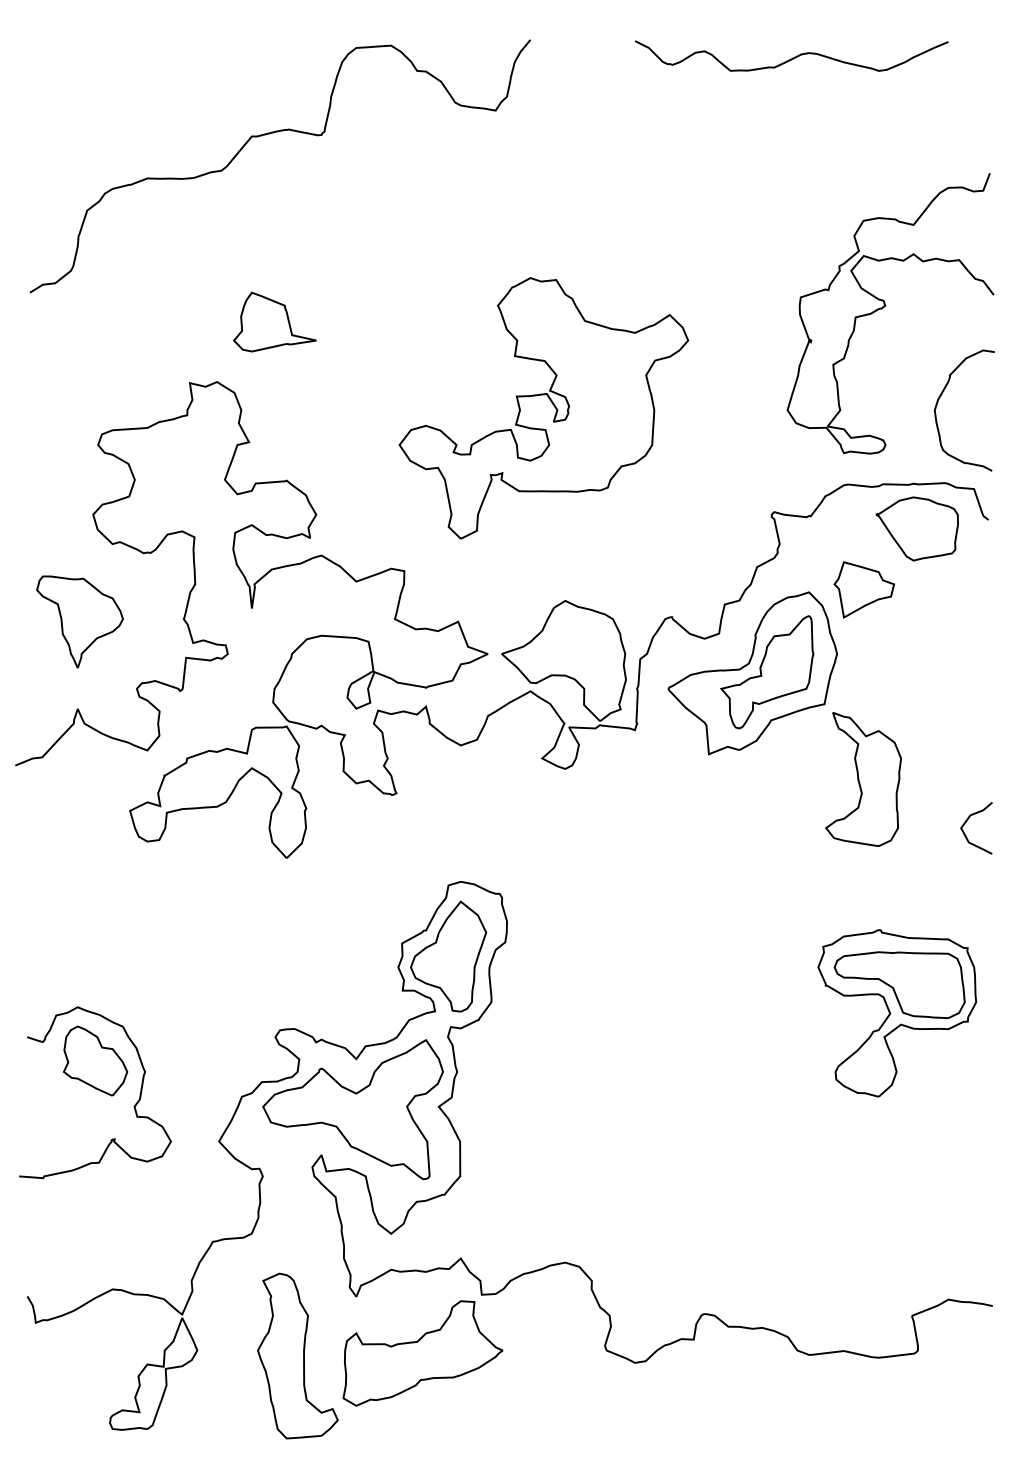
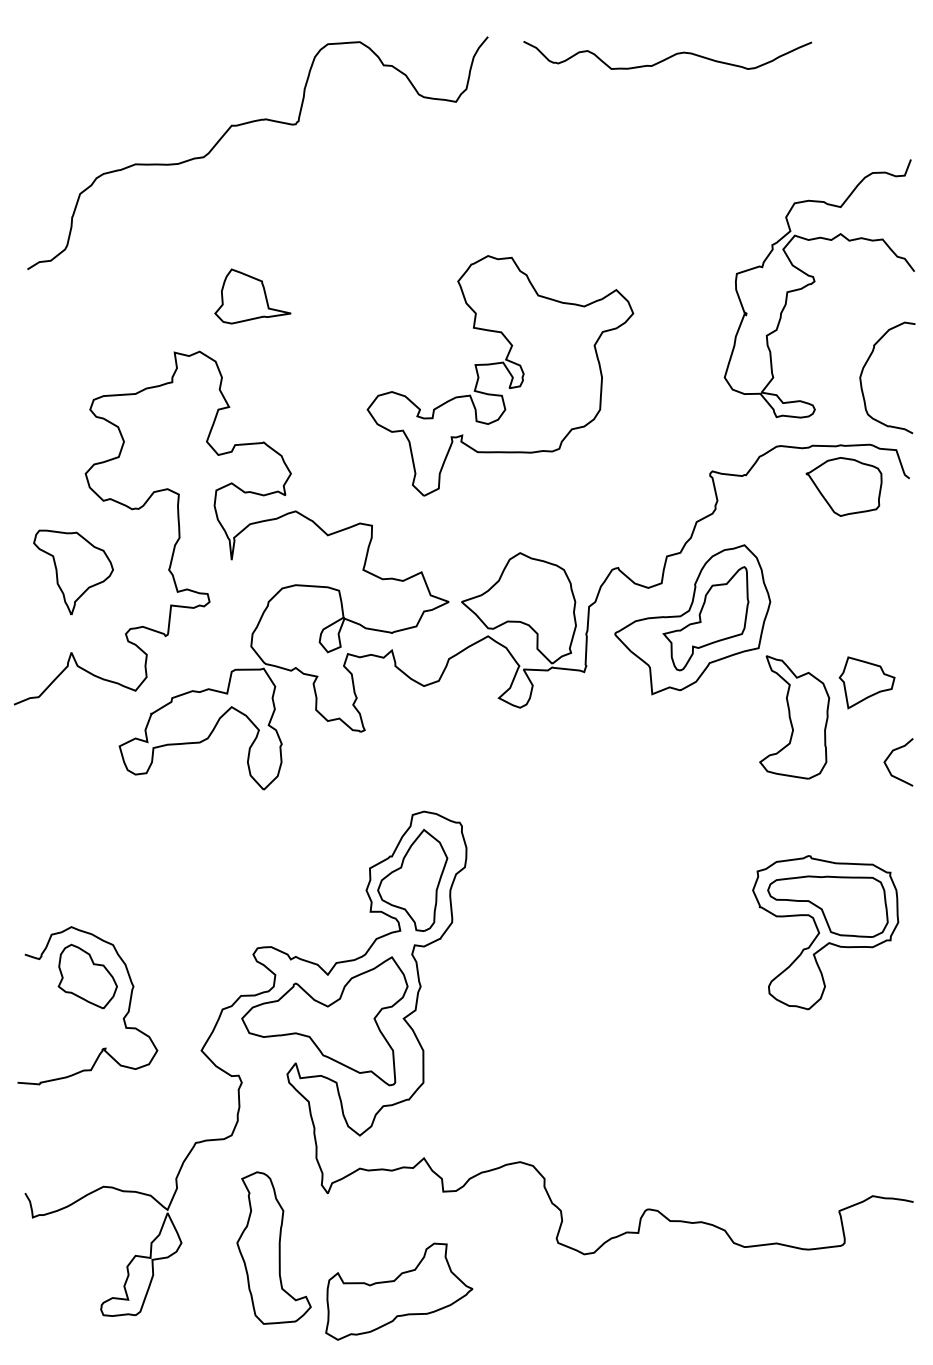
curve: (792, 57) -> (668, 56), moved
part: (863, 589) -> (866, 682), moved
part: (422, 1353) -> (398, 1291), moved

